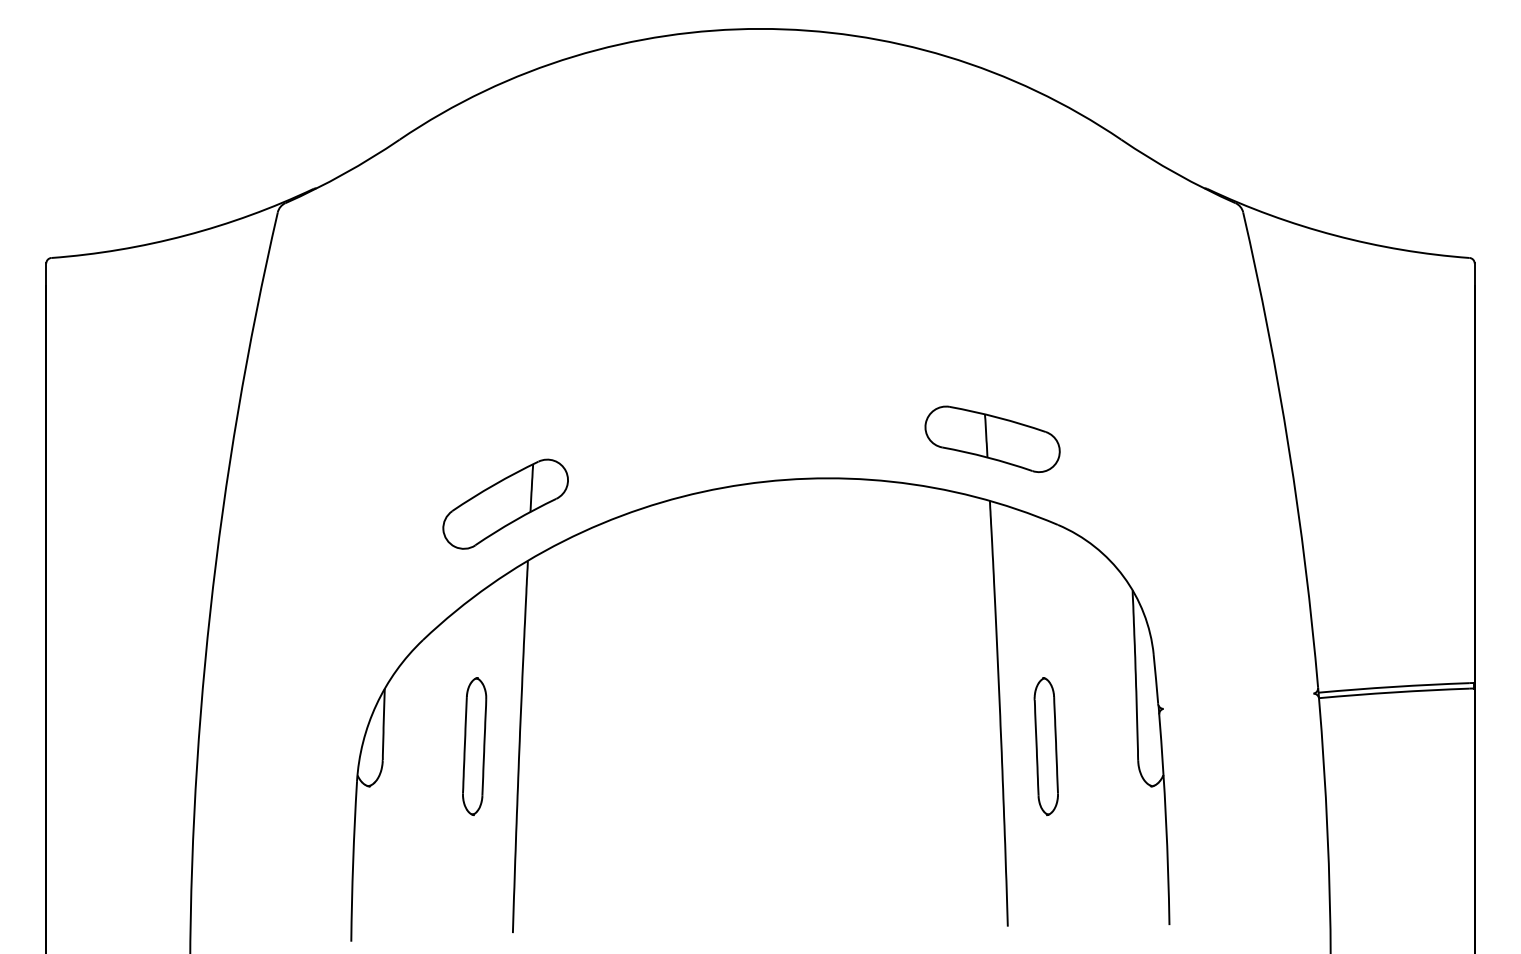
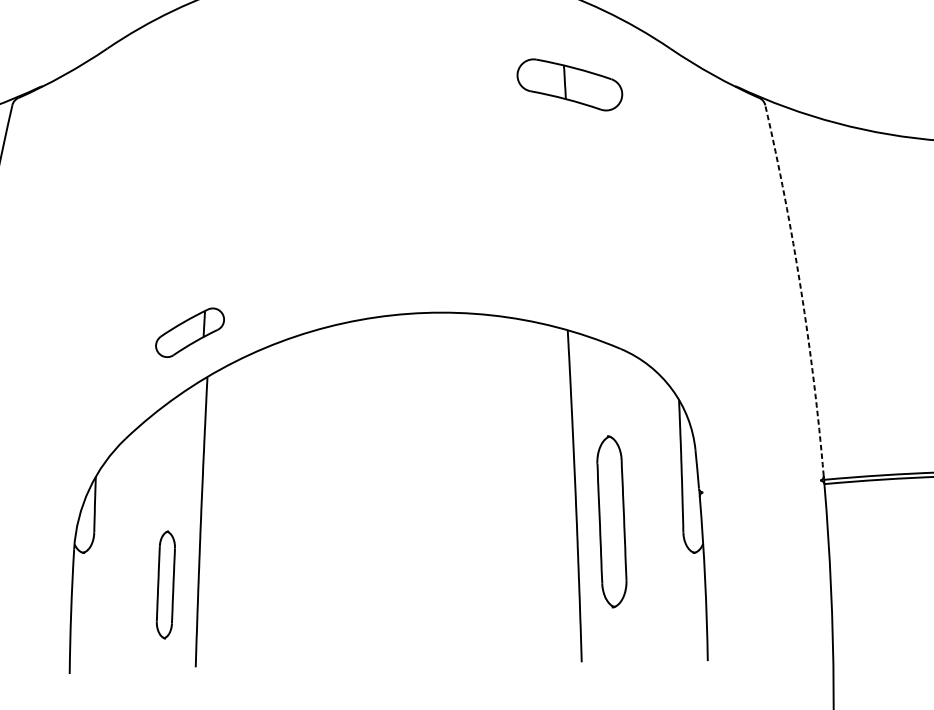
part: (992, 438) -> (569, 84), moved
arc: (1288, 448) -> (800, 289), solid -> dashed
part: (505, 503) -> (189, 332), size x0.7
part: (474, 746) -> (165, 584), moved
part: (1045, 746) -> (611, 521), size x1.6

